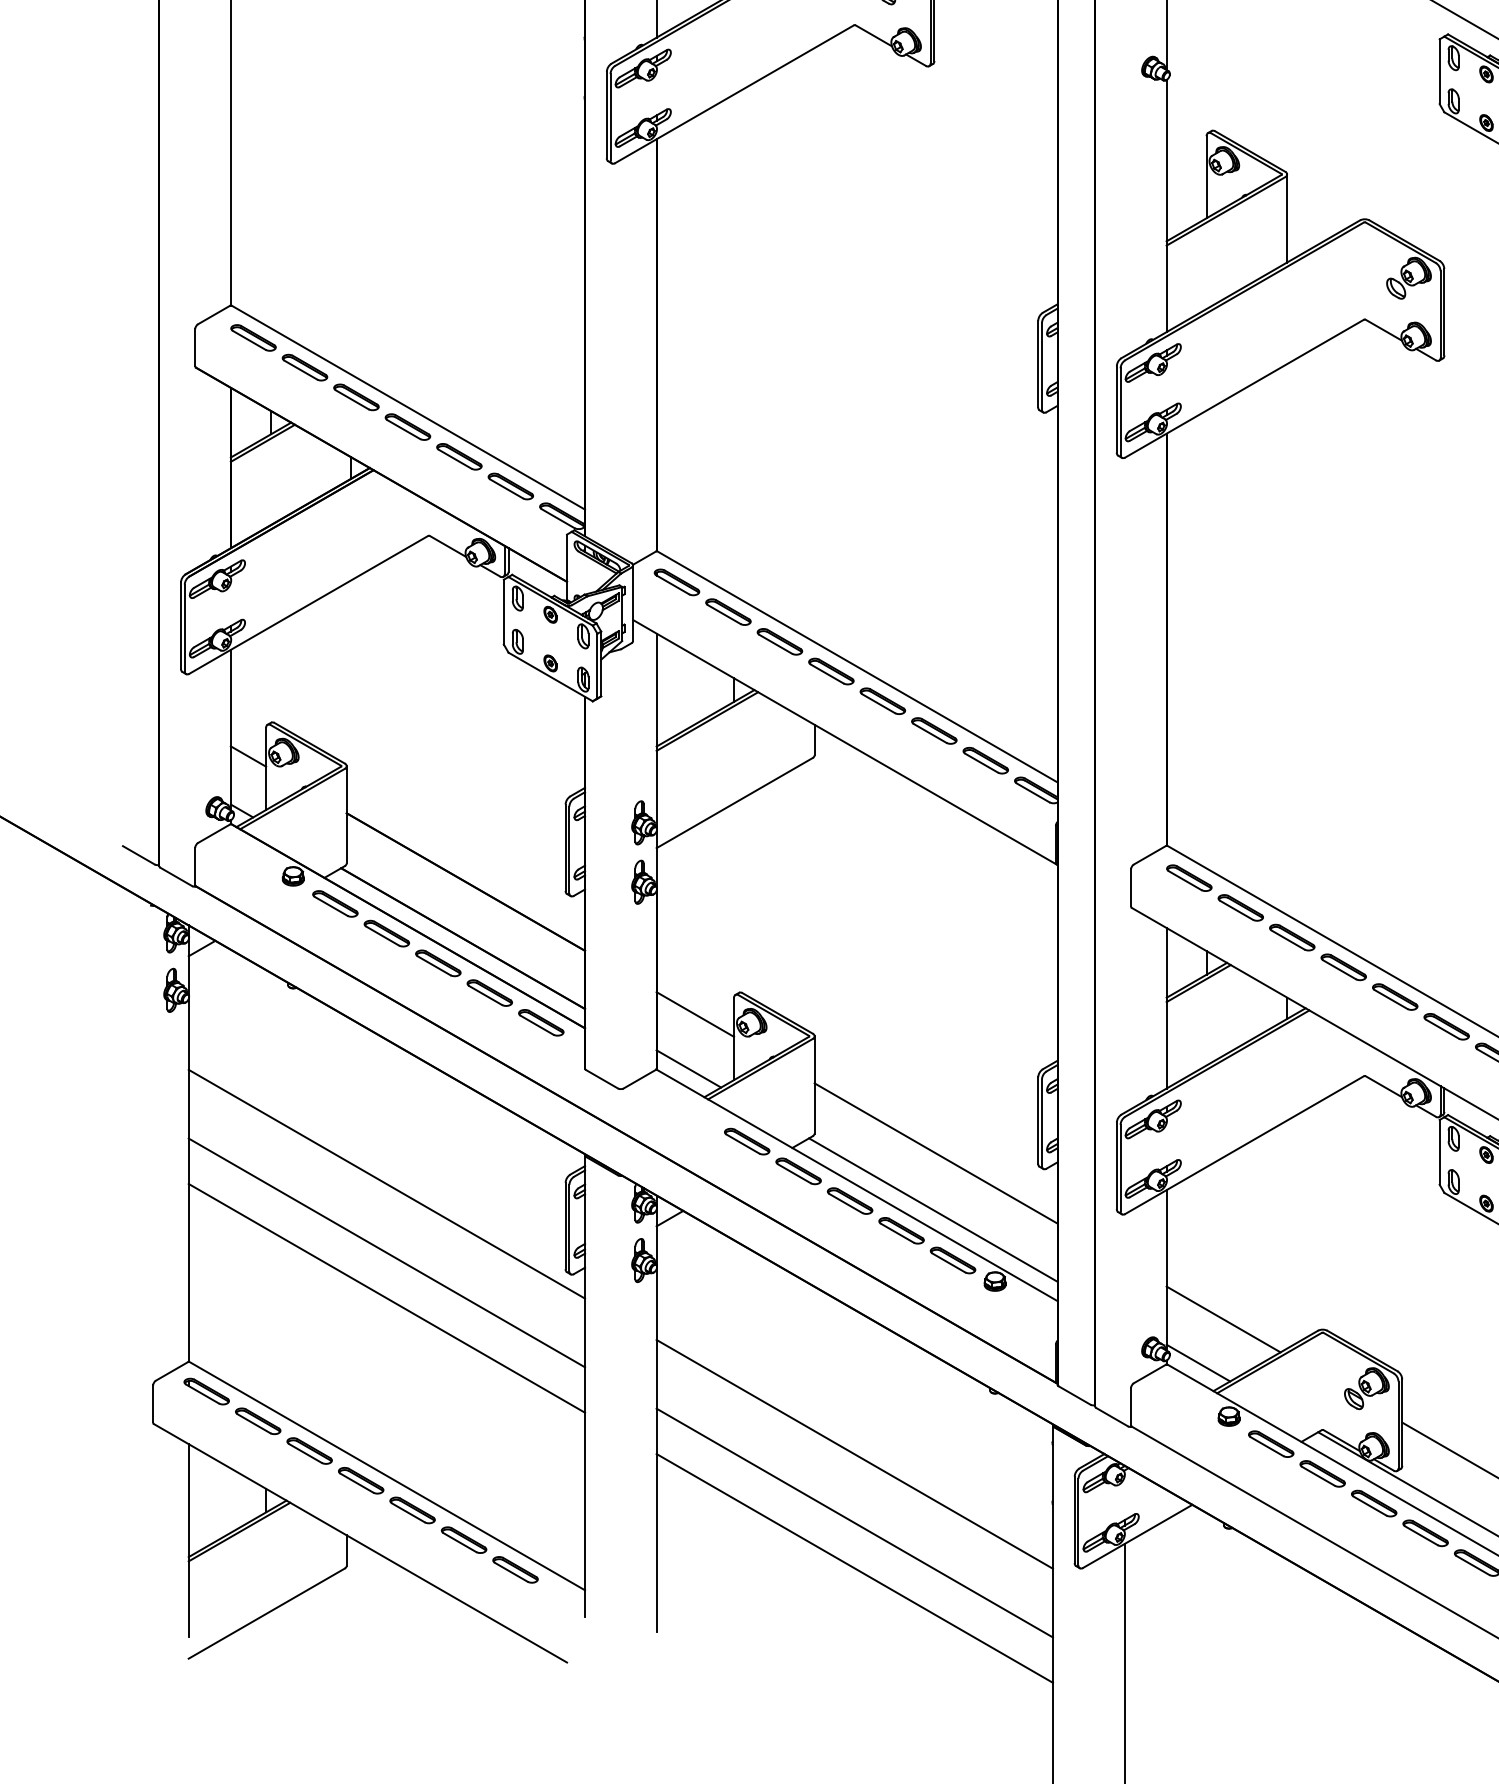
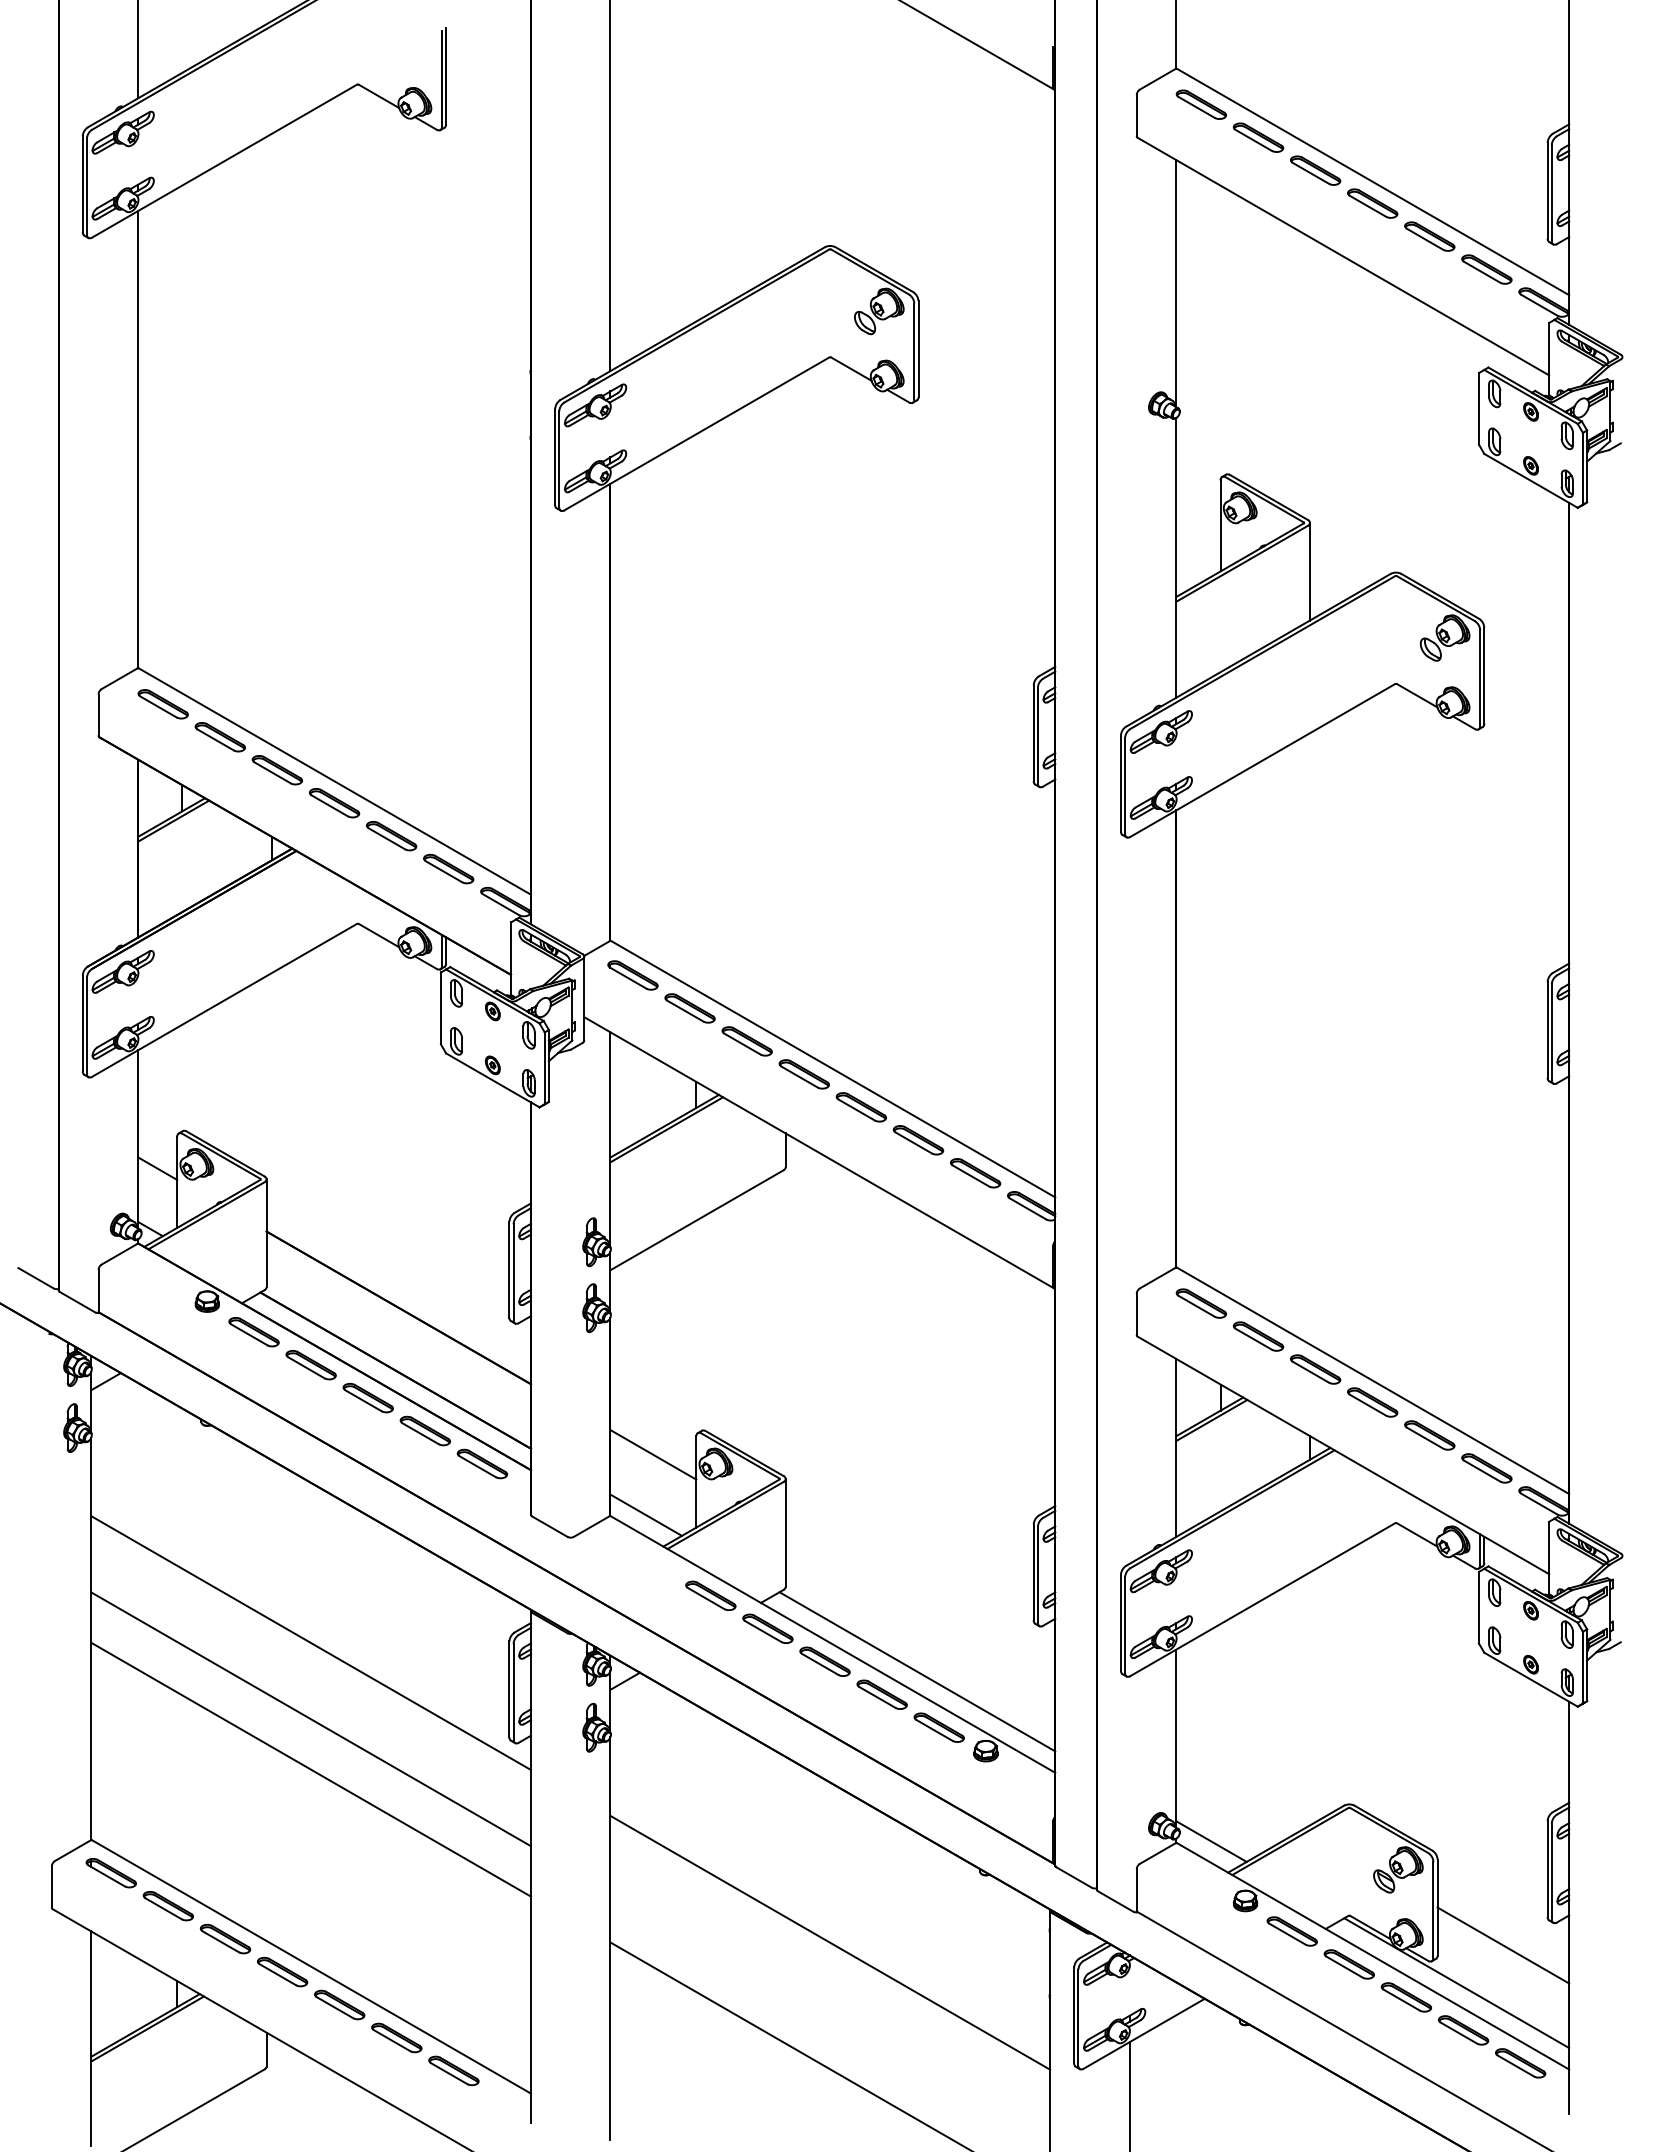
line: (936, 1153) -> (920, 1608), removed
line: (1223, 1318) -> (1239, 1792), removed
line: (855, 1522) -> (830, 2018), removed

